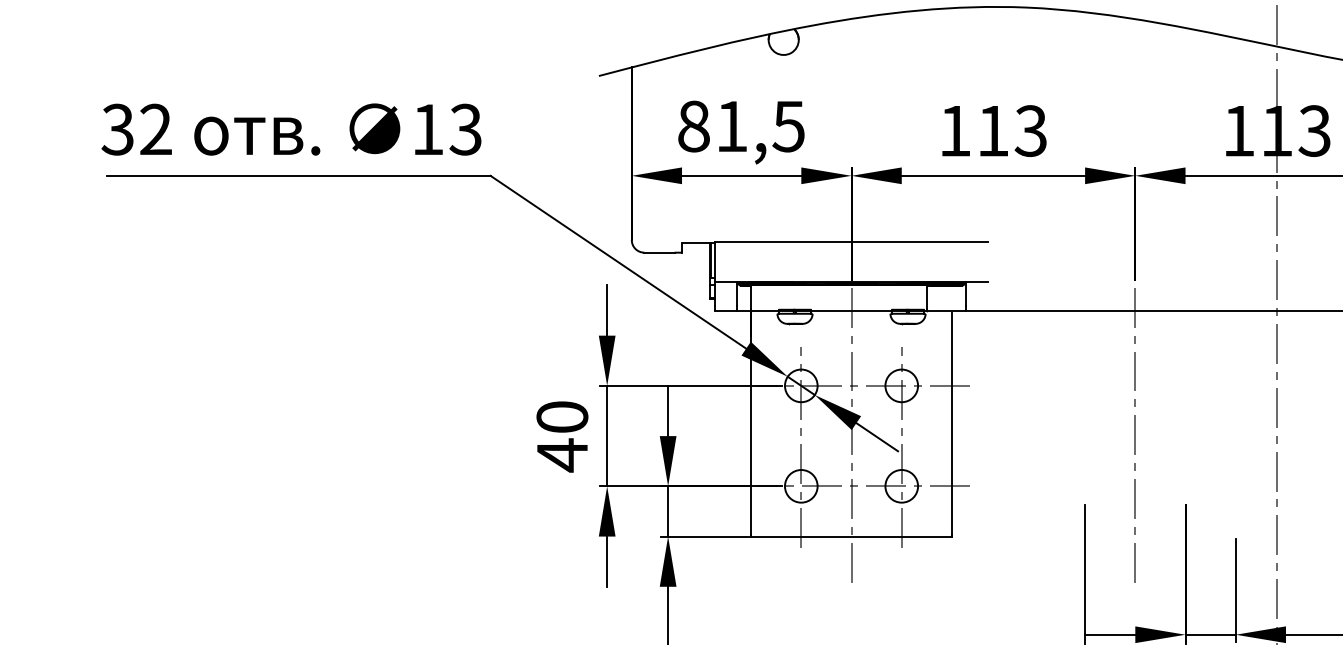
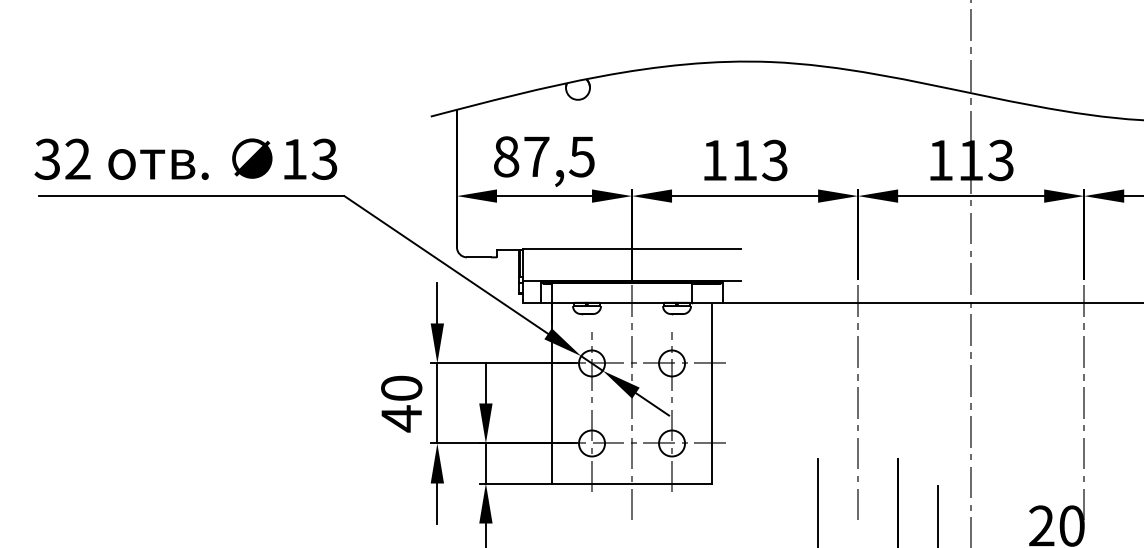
text: (731, 126) -> (536, 156), 81,5 -> 87,5

